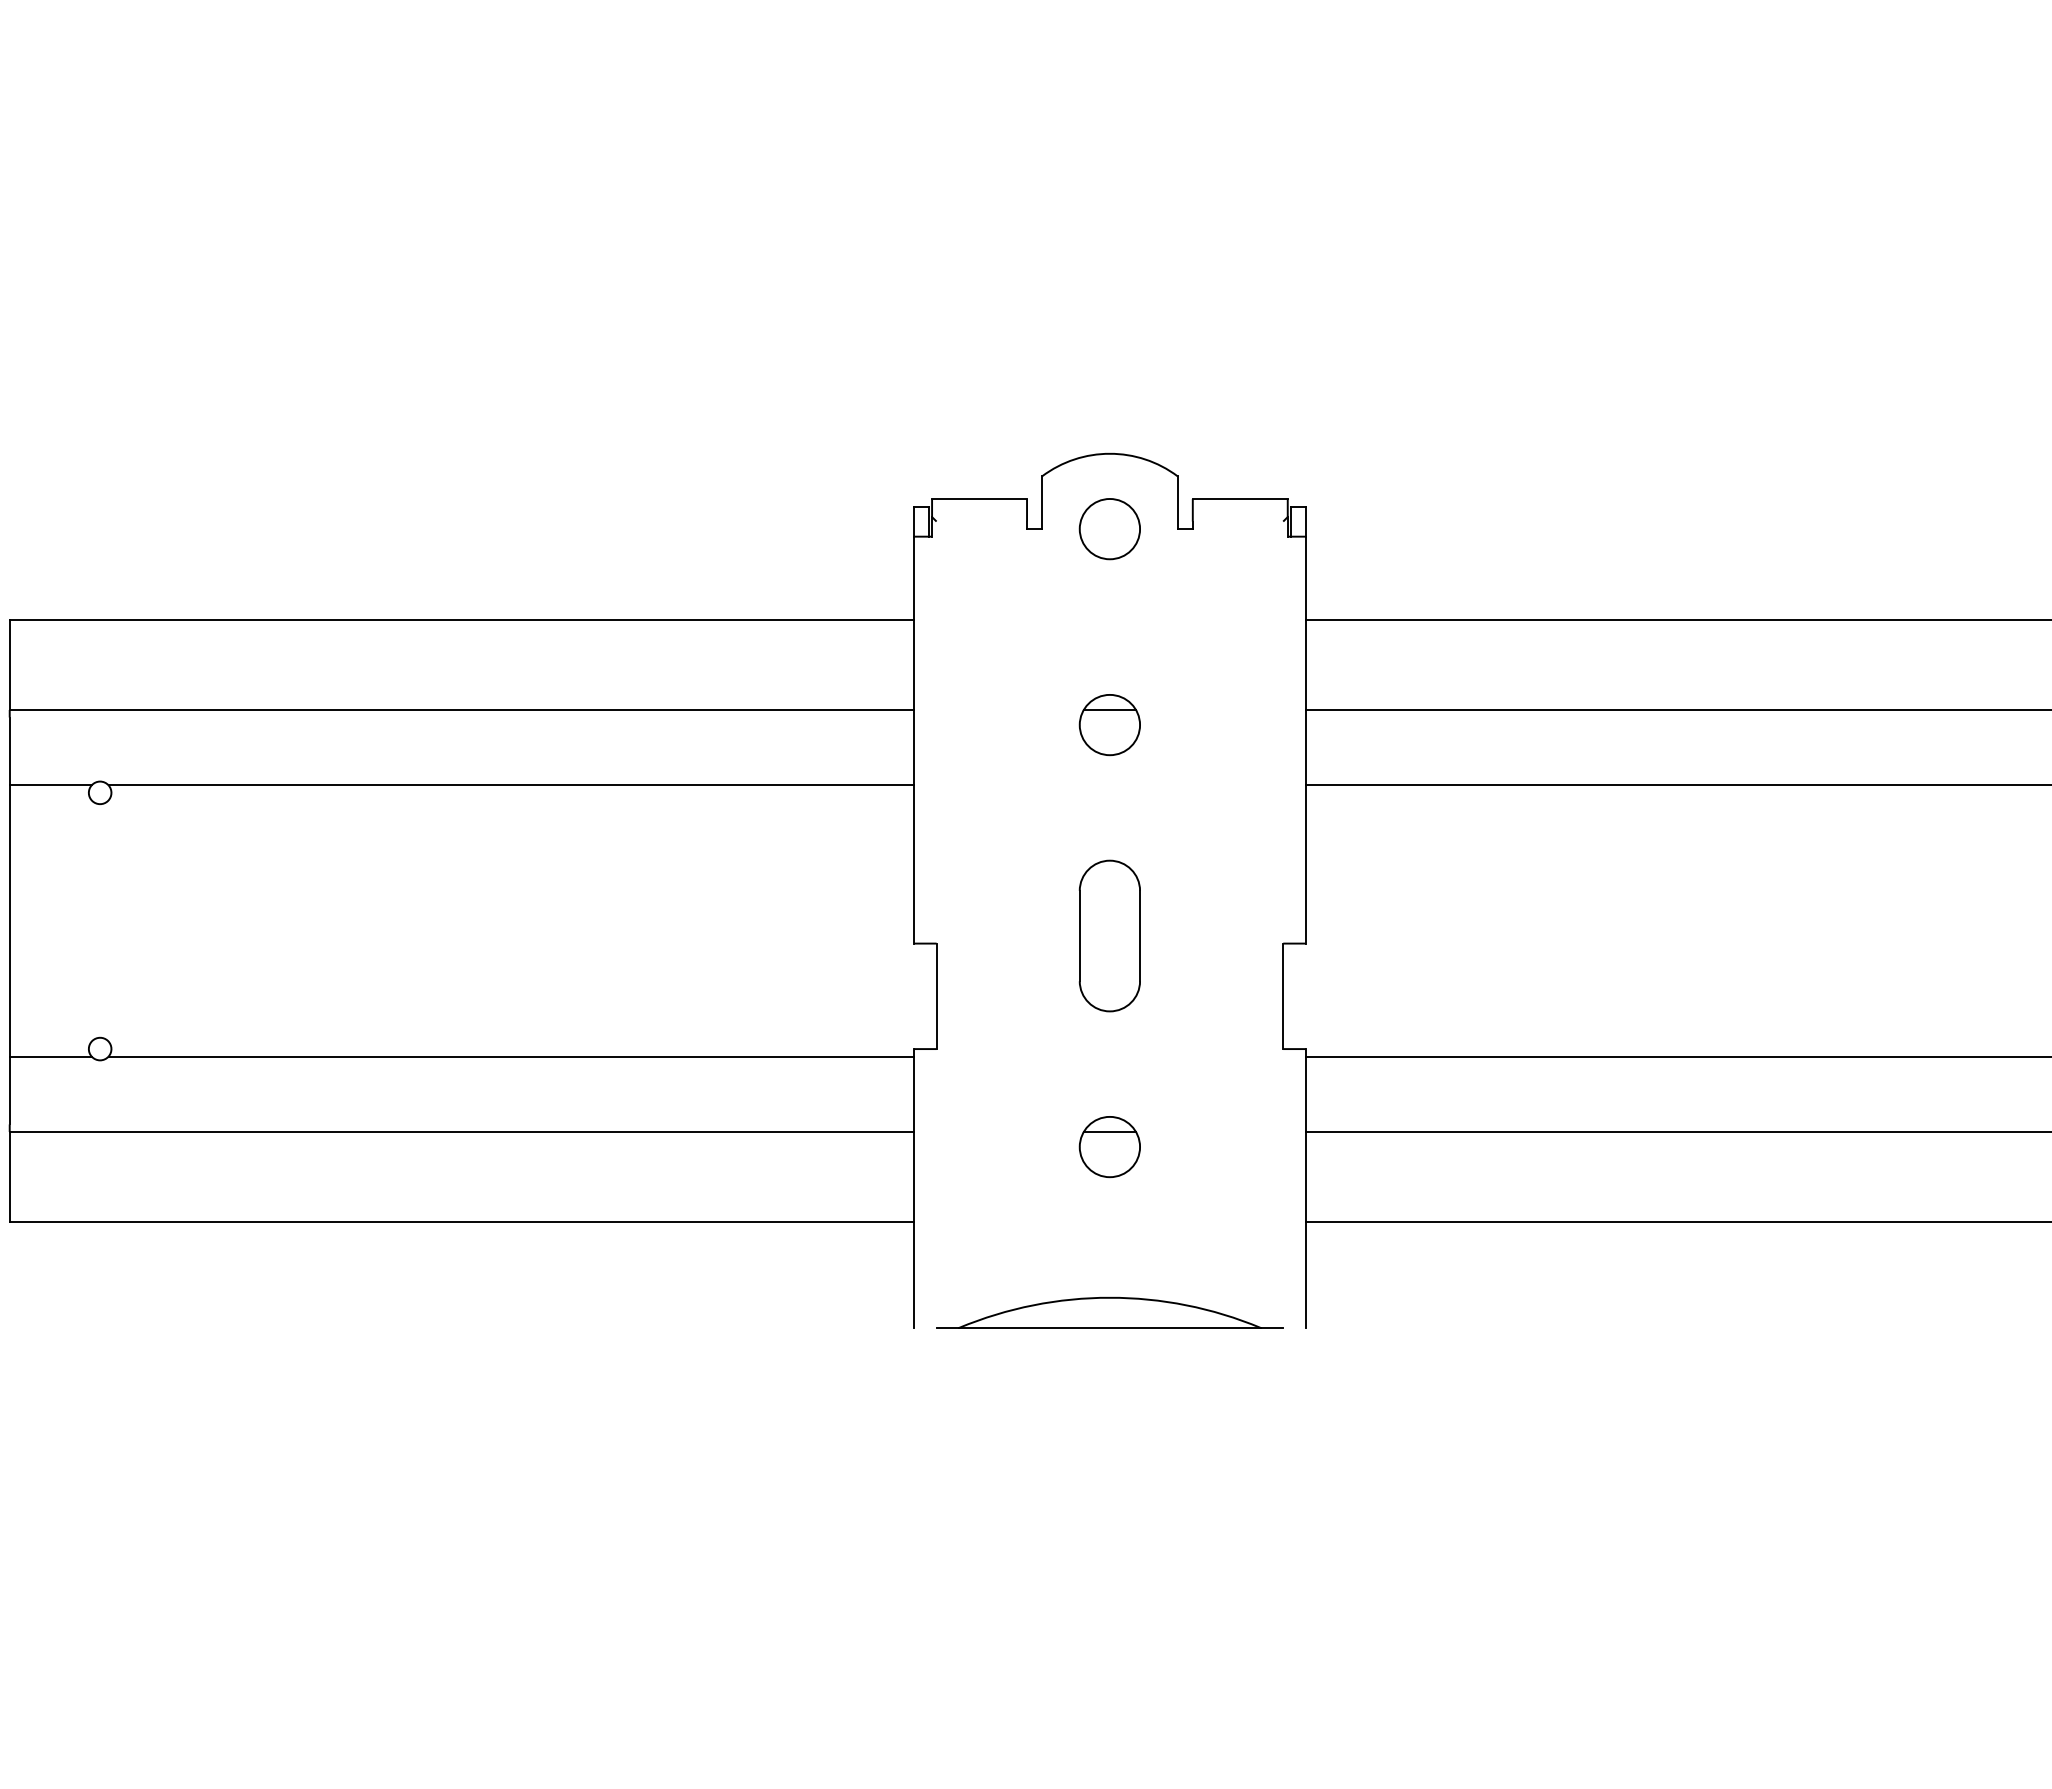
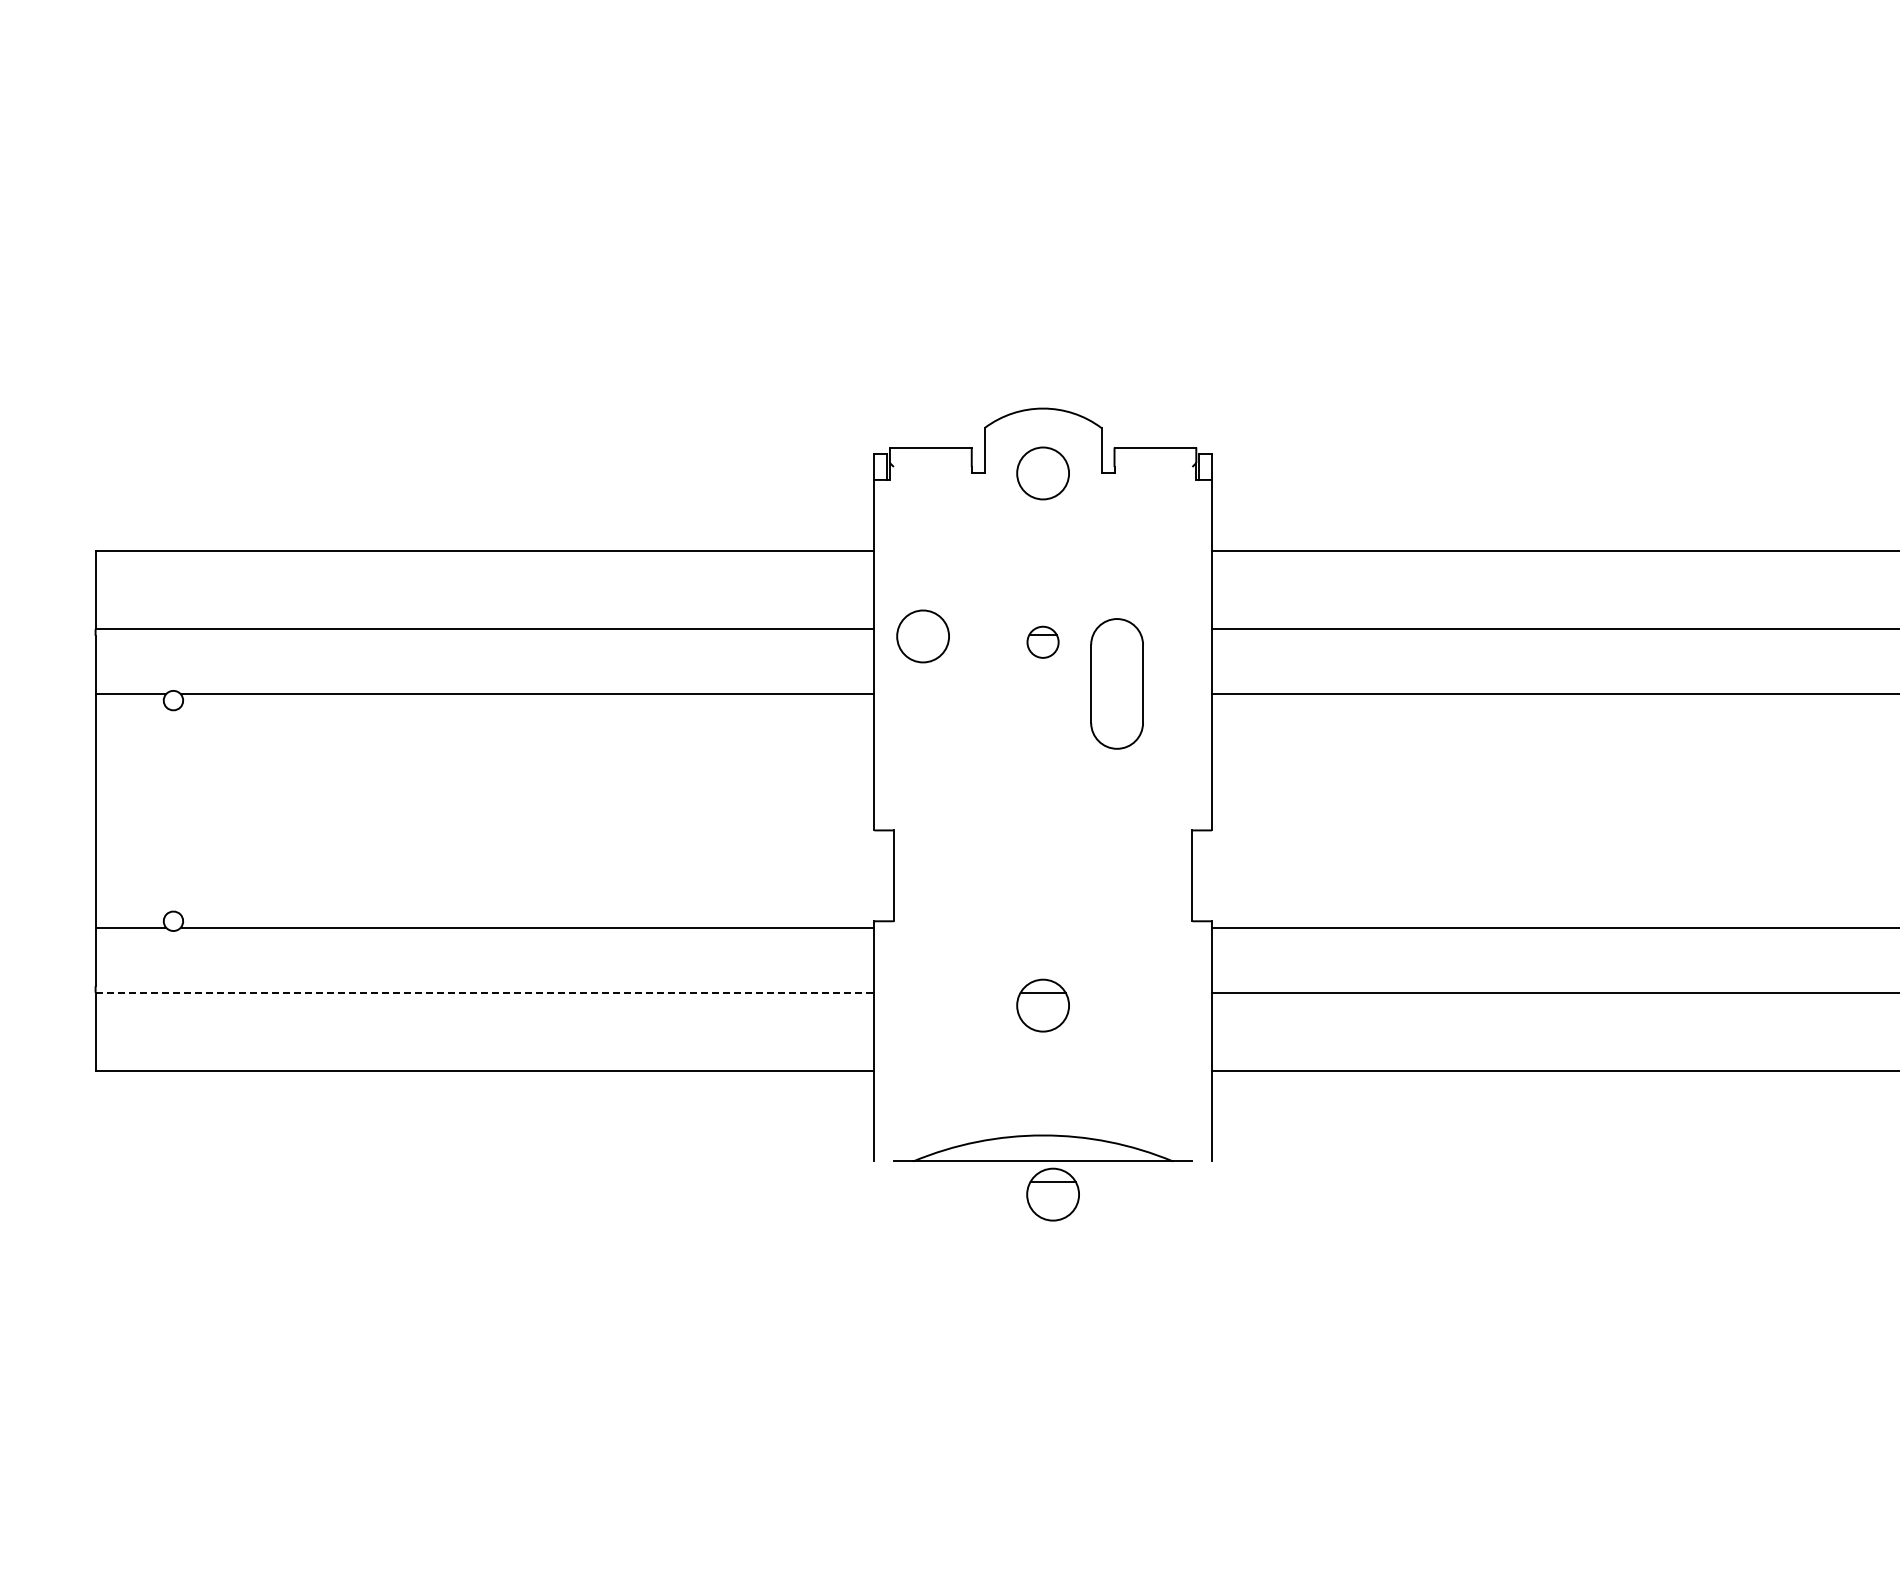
circle: (969, 718) -> (922, 636), added
part: (1109, 725) -> (1042, 642), size x0.6
part: (1109, 935) -> (1116, 683), moved
line: (462, 1131) -> (485, 992), solid -> dashed
part: (1120, 1366) -> (1052, 1194), added

